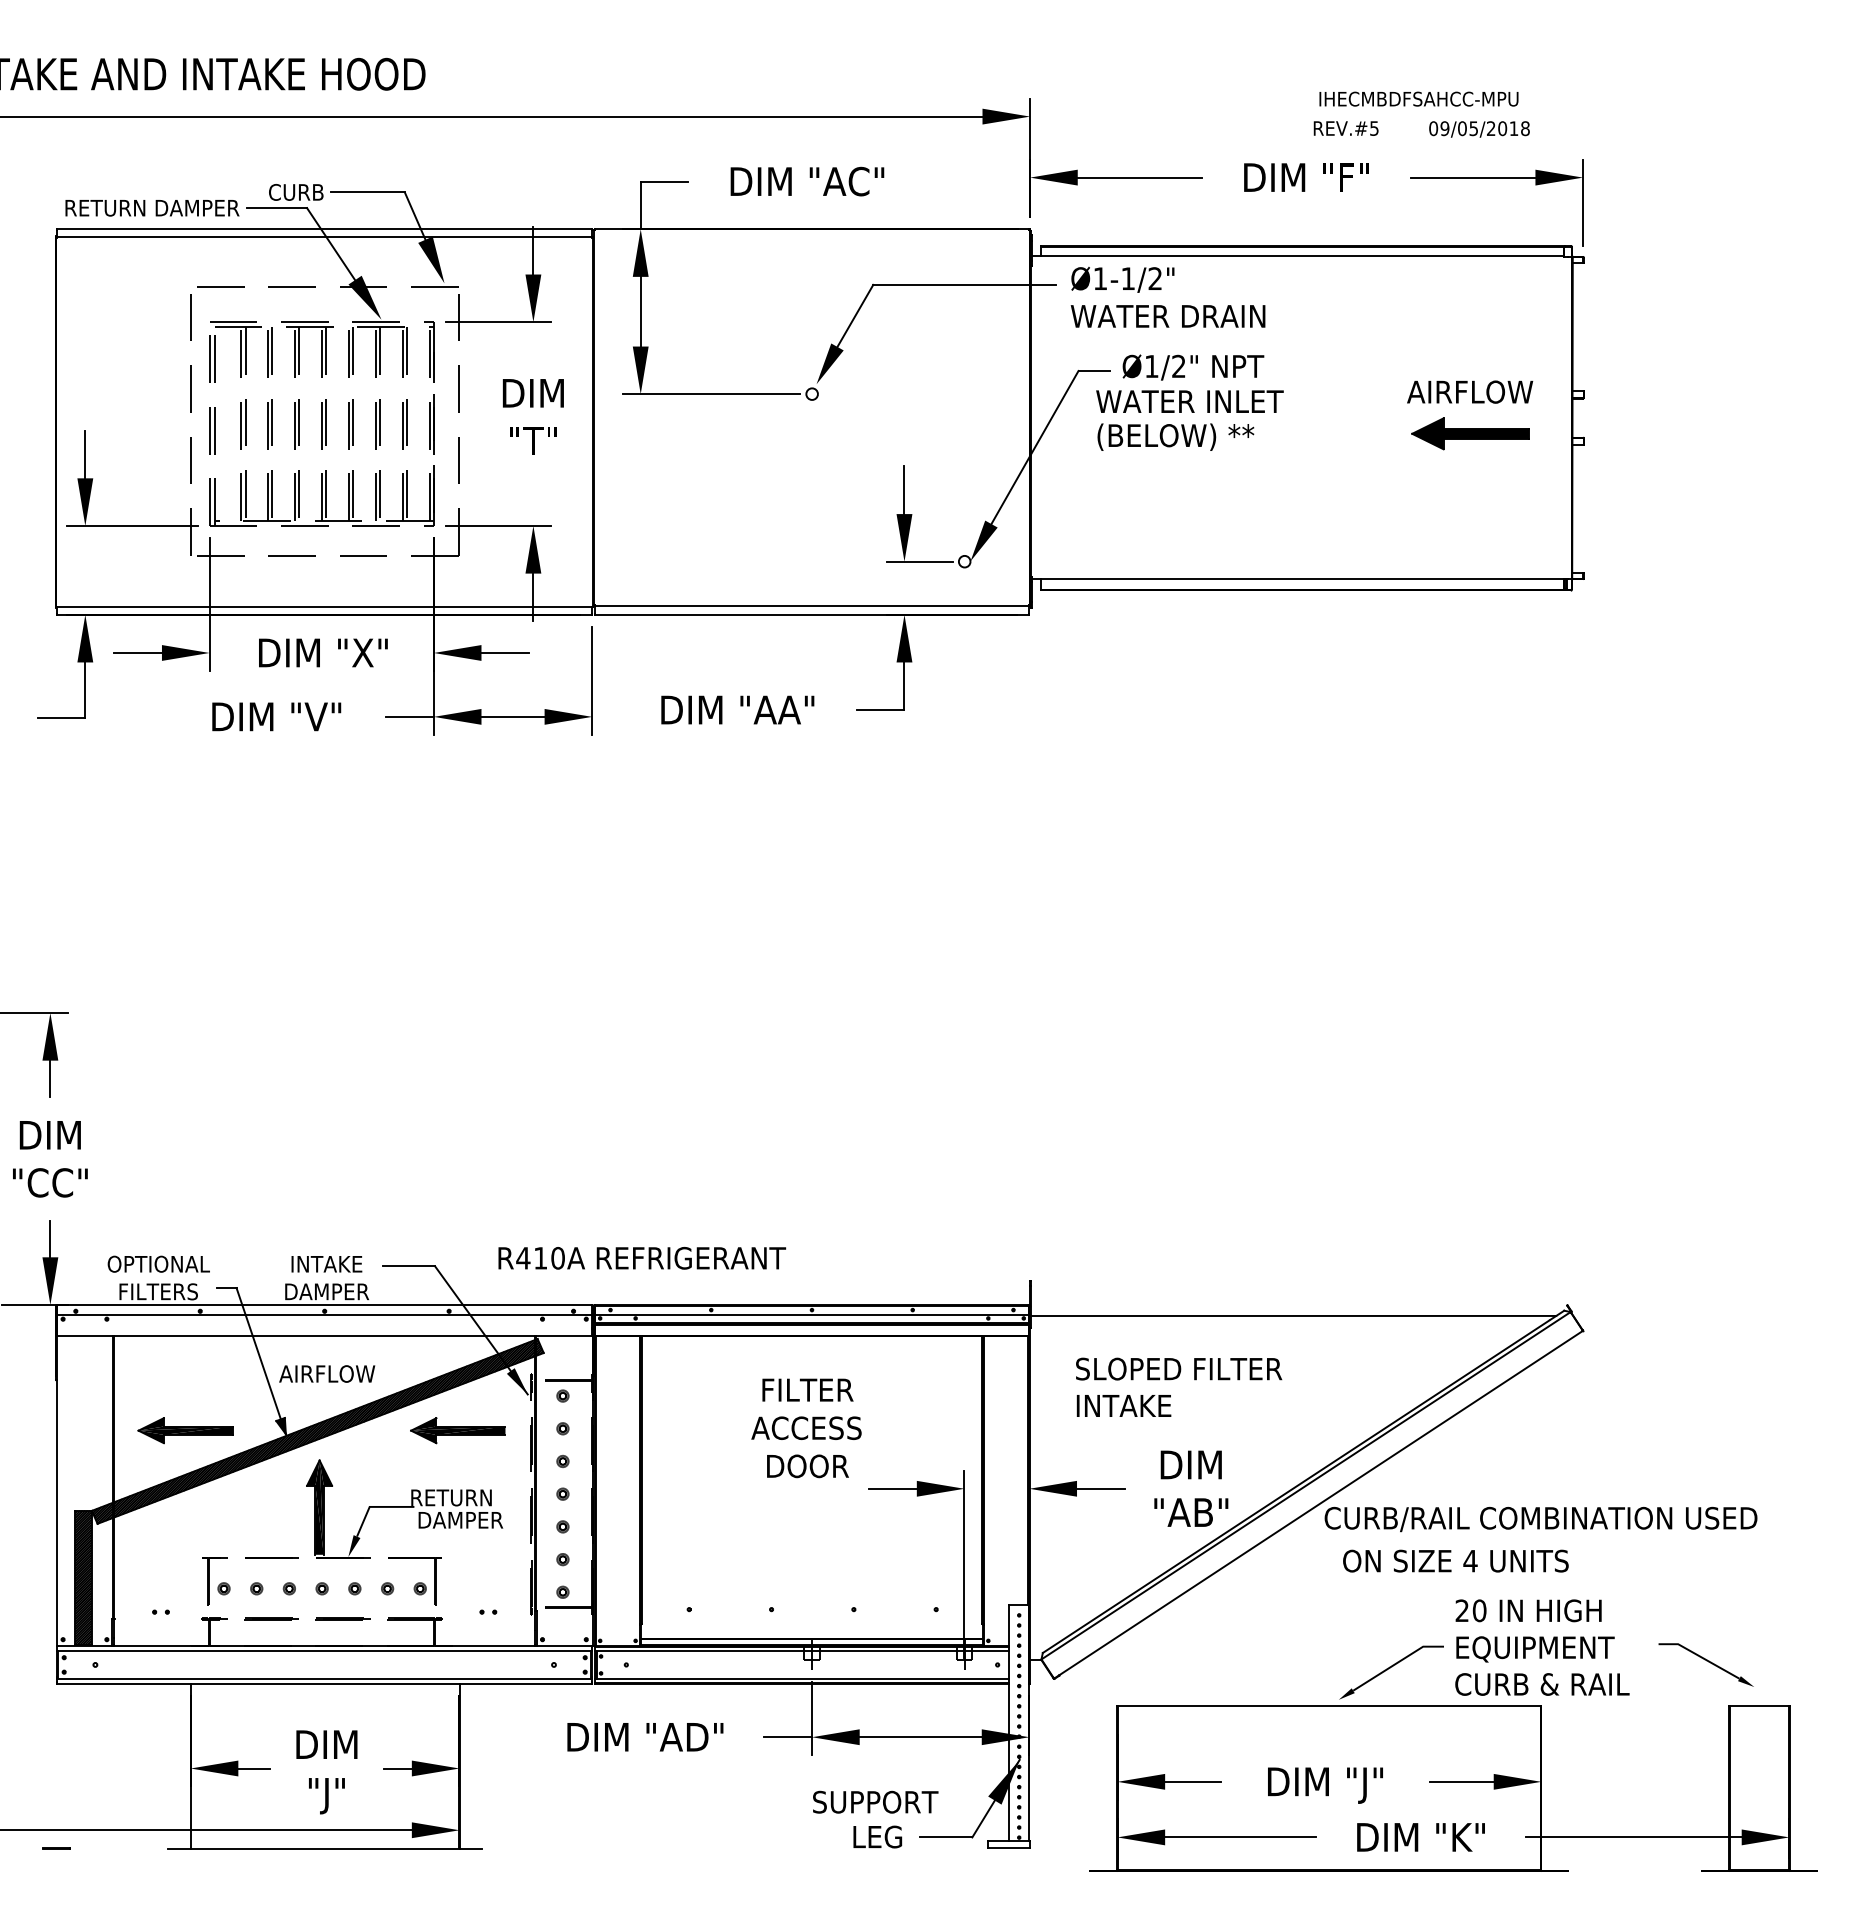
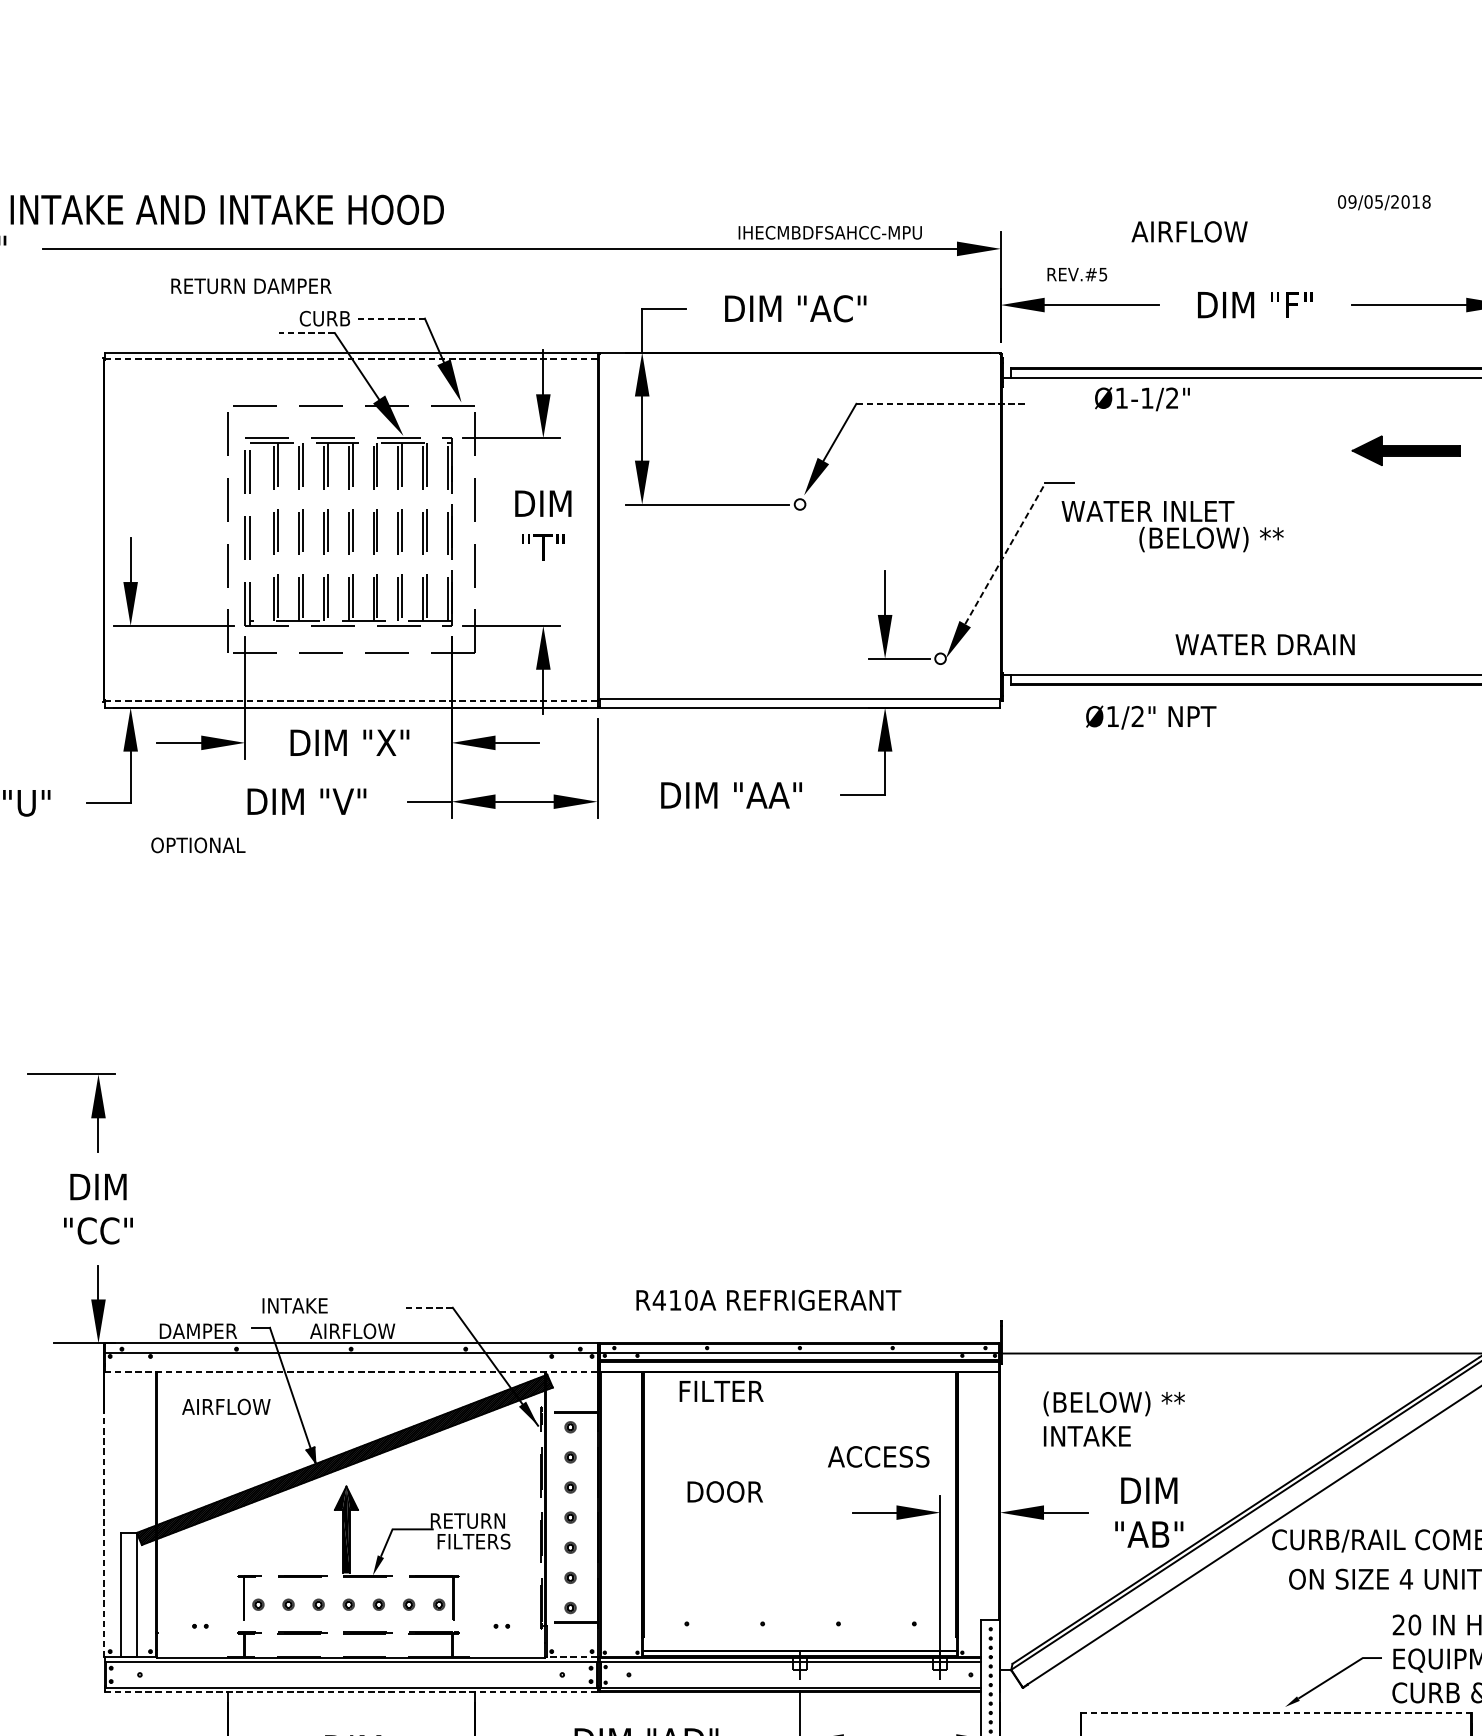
text: (1418, 98) -> (829, 232), moved
text: (1345, 128) -> (1076, 274), moved
text: (1479, 129) -> (1384, 202), moved
line: (368, 192) -> (391, 318), solid -> dashed
text: (152, 208) -> (251, 286), moved
line: (276, 208) -> (306, 333), solid -> dashed
line: (324, 236) -> (350, 359), solid -> dashed
text: (1122, 279) -> (1142, 398), moved
line: (965, 284) -> (941, 403), solid -> dashed
text: (1167, 316) -> (1264, 644), moved
text: (1193, 367) -> (1151, 717), moved
text: (1470, 391) -> (1189, 231), moved
part: (1470, 433) -> (1406, 450), moved
text: (1175, 436) -> (1211, 538), moved
line: (1035, 447) -> (1005, 553), solid -> dashed
line: (324, 607) -> (350, 700), solid -> dashed
text: (642, 1258) -> (769, 1300), moved
text: (158, 1263) -> (198, 844), moved
text: (326, 1264) -> (294, 1306), moved
line: (409, 1266) -> (429, 1307), solid -> dashed
text: (158, 1291) -> (198, 1330), FILTERS -> DAMPER
text: (326, 1291) -> (352, 1330), DAMPER -> AIRFLOW
line: (324, 1336) -> (350, 1372), solid -> dashed
text: (1179, 1370) -> (1138, 1403), SLOPED FILTER -> (BELOW) **
text: (327, 1373) -> (226, 1406), moved
text: (807, 1389) -> (721, 1390), moved
text: (806, 1427) -> (878, 1456), moved
part: (185, 1430) -> (222, 1458), removed
part: (457, 1430) -> (473, 1458), removed
text: (807, 1466) -> (724, 1492), moved
line: (56, 1512) -> (104, 1534), solid -> dashed
text: (461, 1519) -> (477, 1540), DAMPER -> FILTERS
hatch: (82, 1577) -> (128, 1594), removed
line: (563, 1646) -> (571, 1657), solid -> dashed
line: (324, 1683) -> (350, 1691), solid -> dashed
line: (1329, 1706) -> (1276, 1713), solid -> dashed

